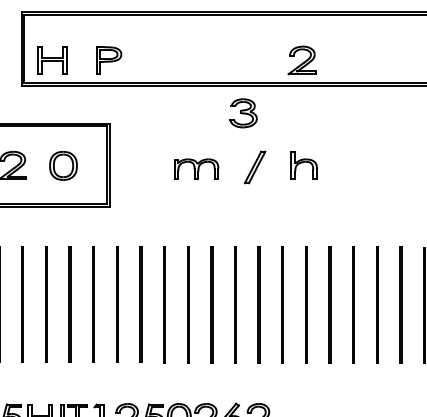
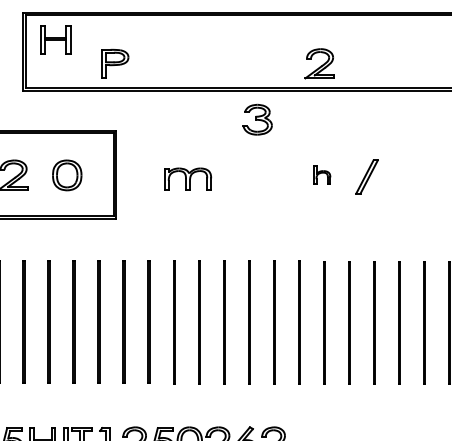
part: (52, 60) -> (55, 39), moved
part: (304, 165) -> (322, 174), size x0.6
part: (254, 166) -> (366, 176), moved
part: (196, 168) -> (187, 178), moved

